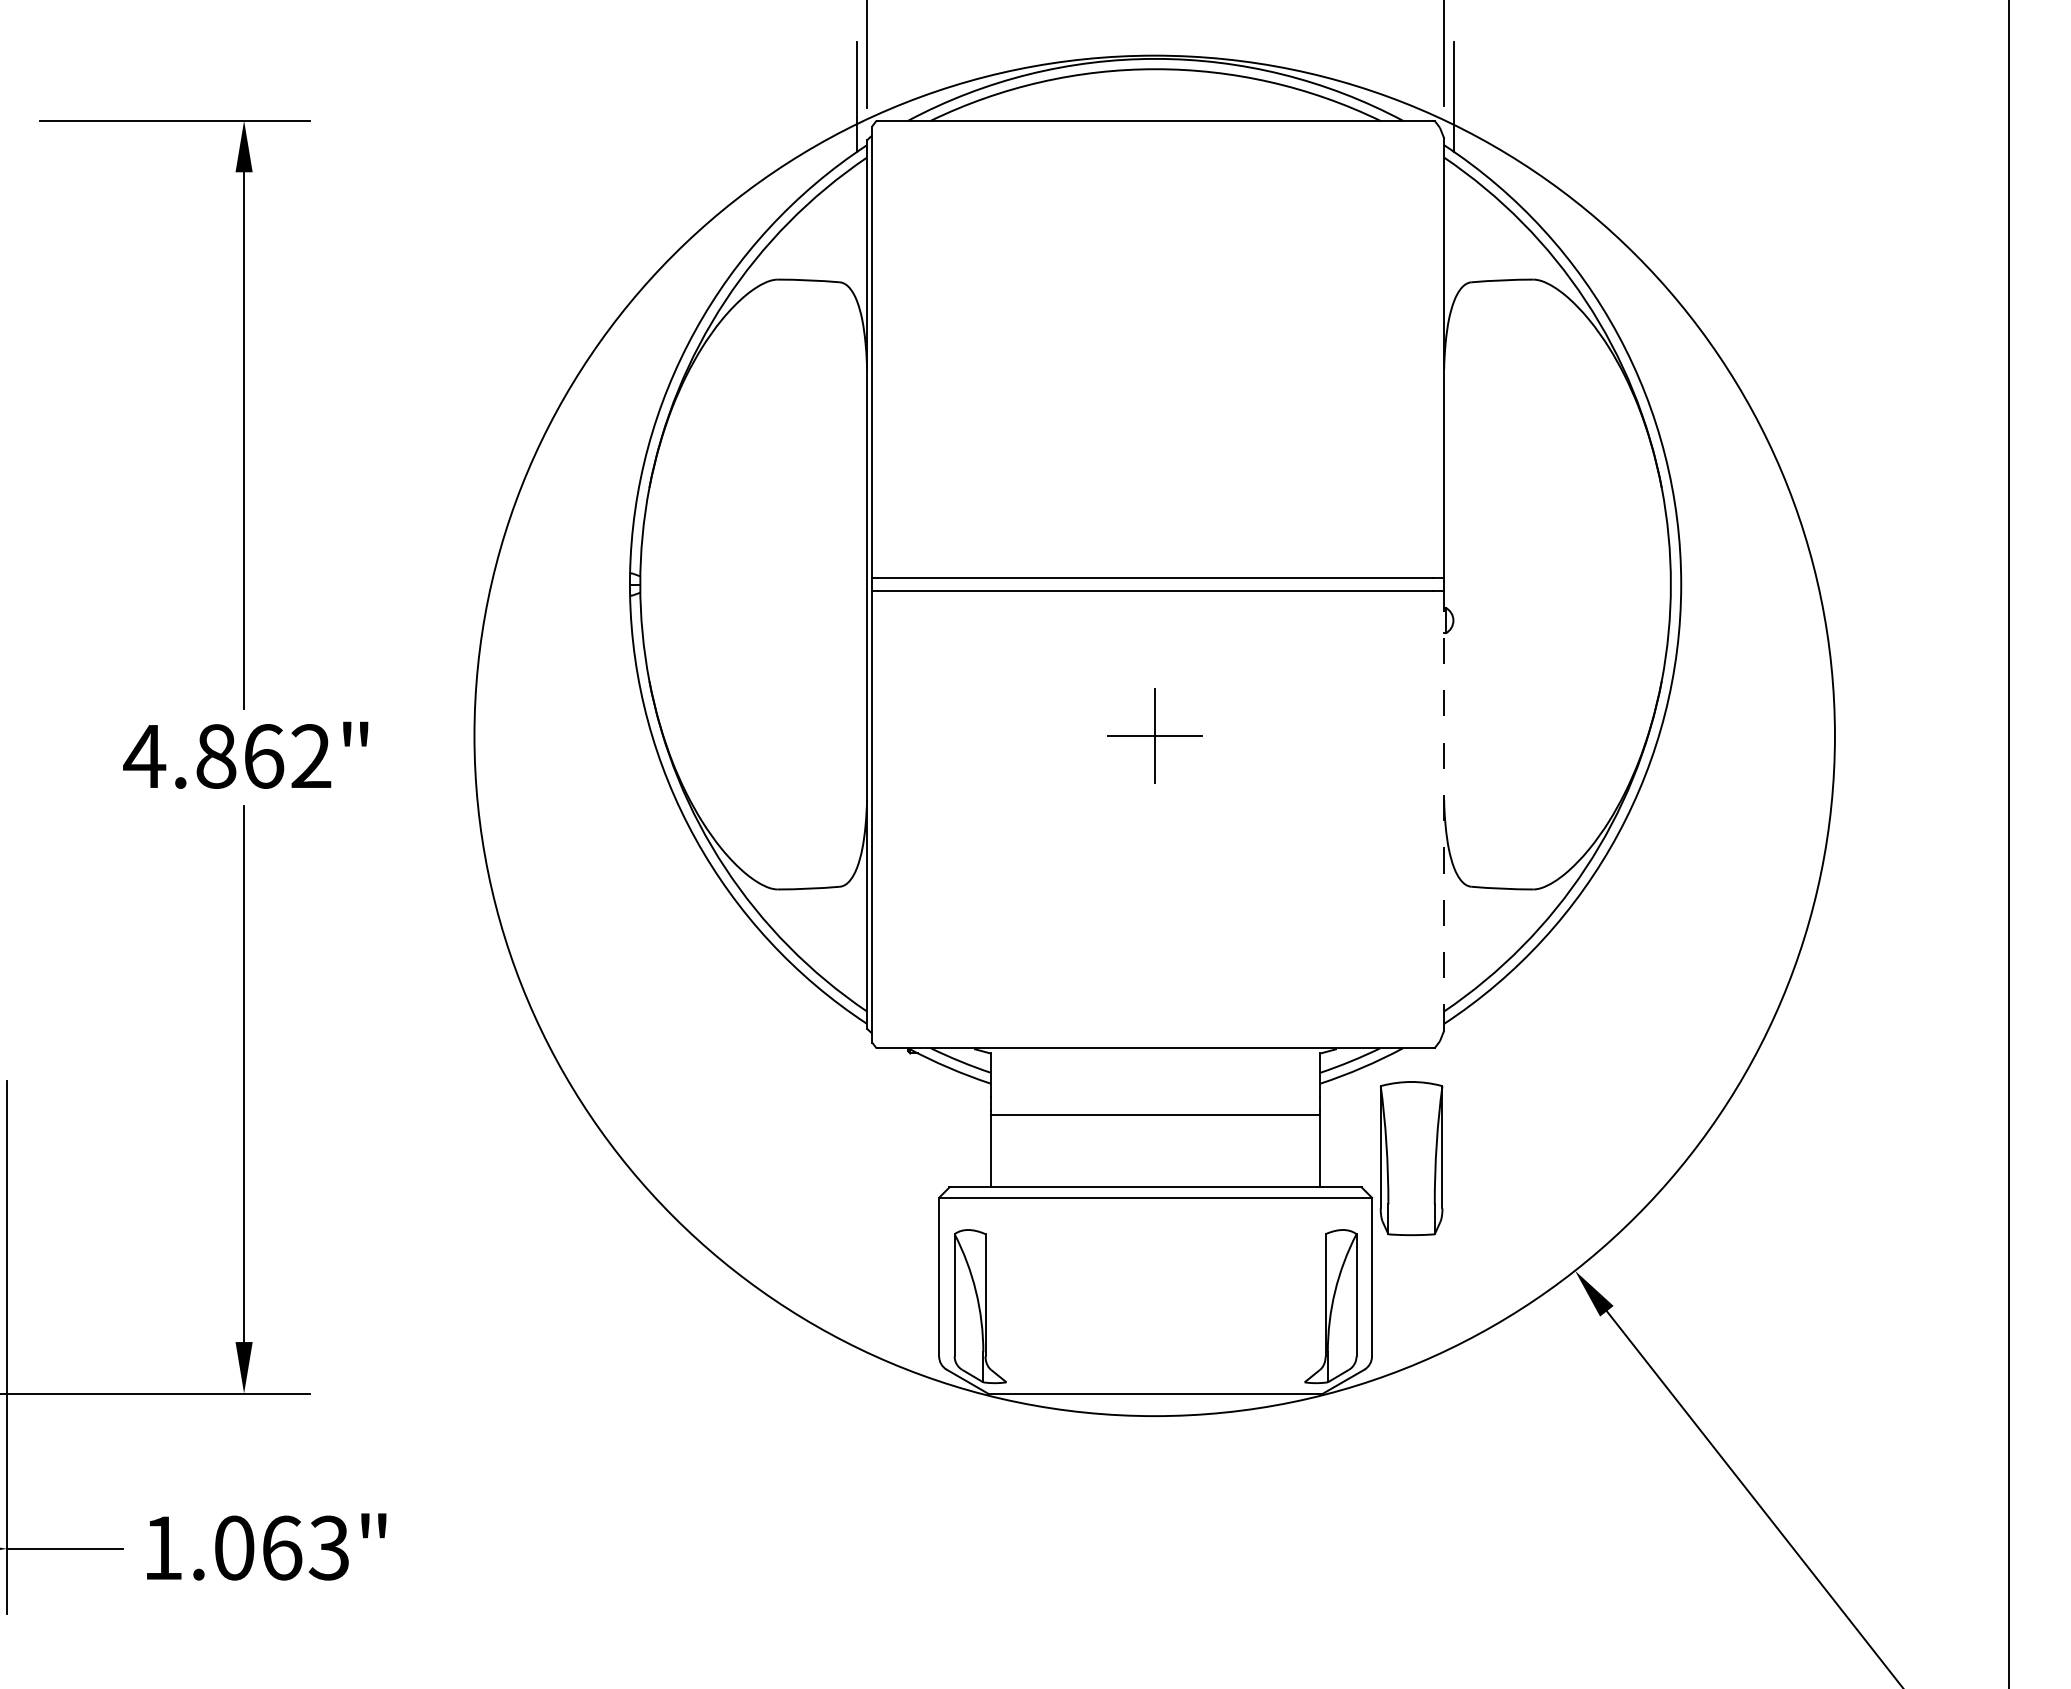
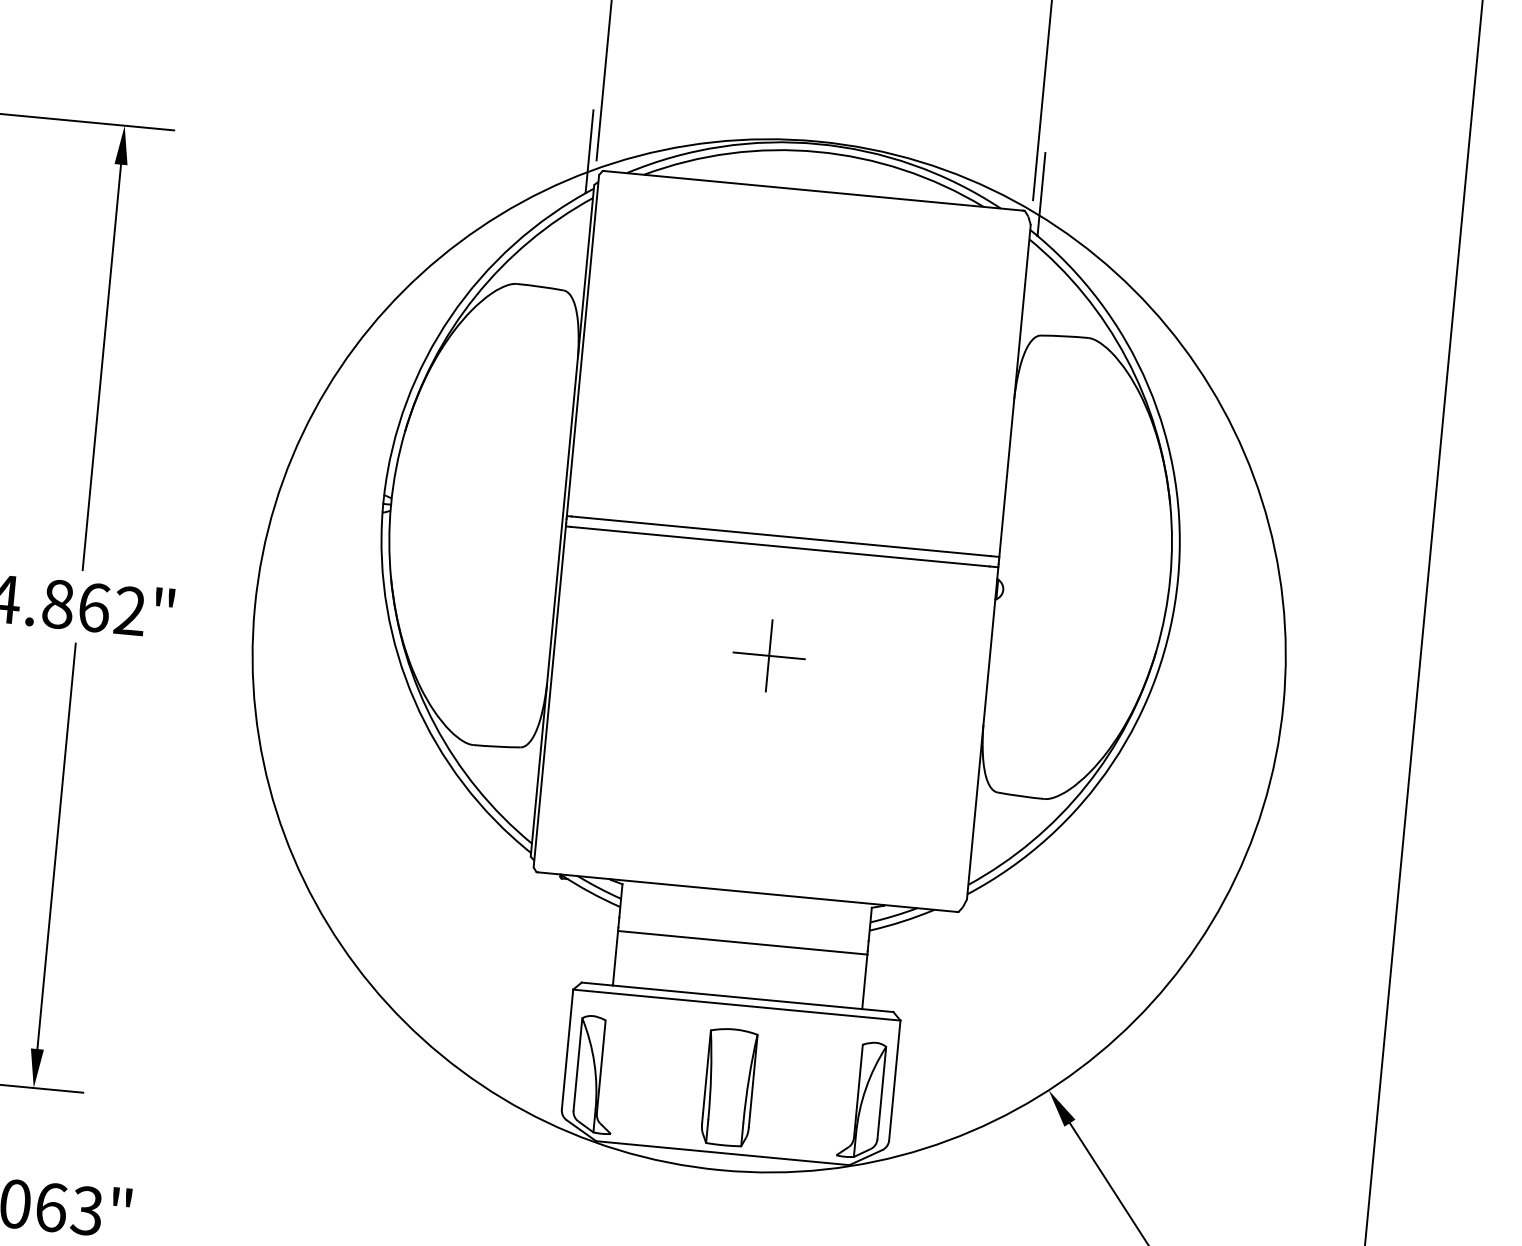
line: (1444, 810) -> (982, 732), dashed -> solid
part: (1411, 1158) -> (729, 1087), moved

